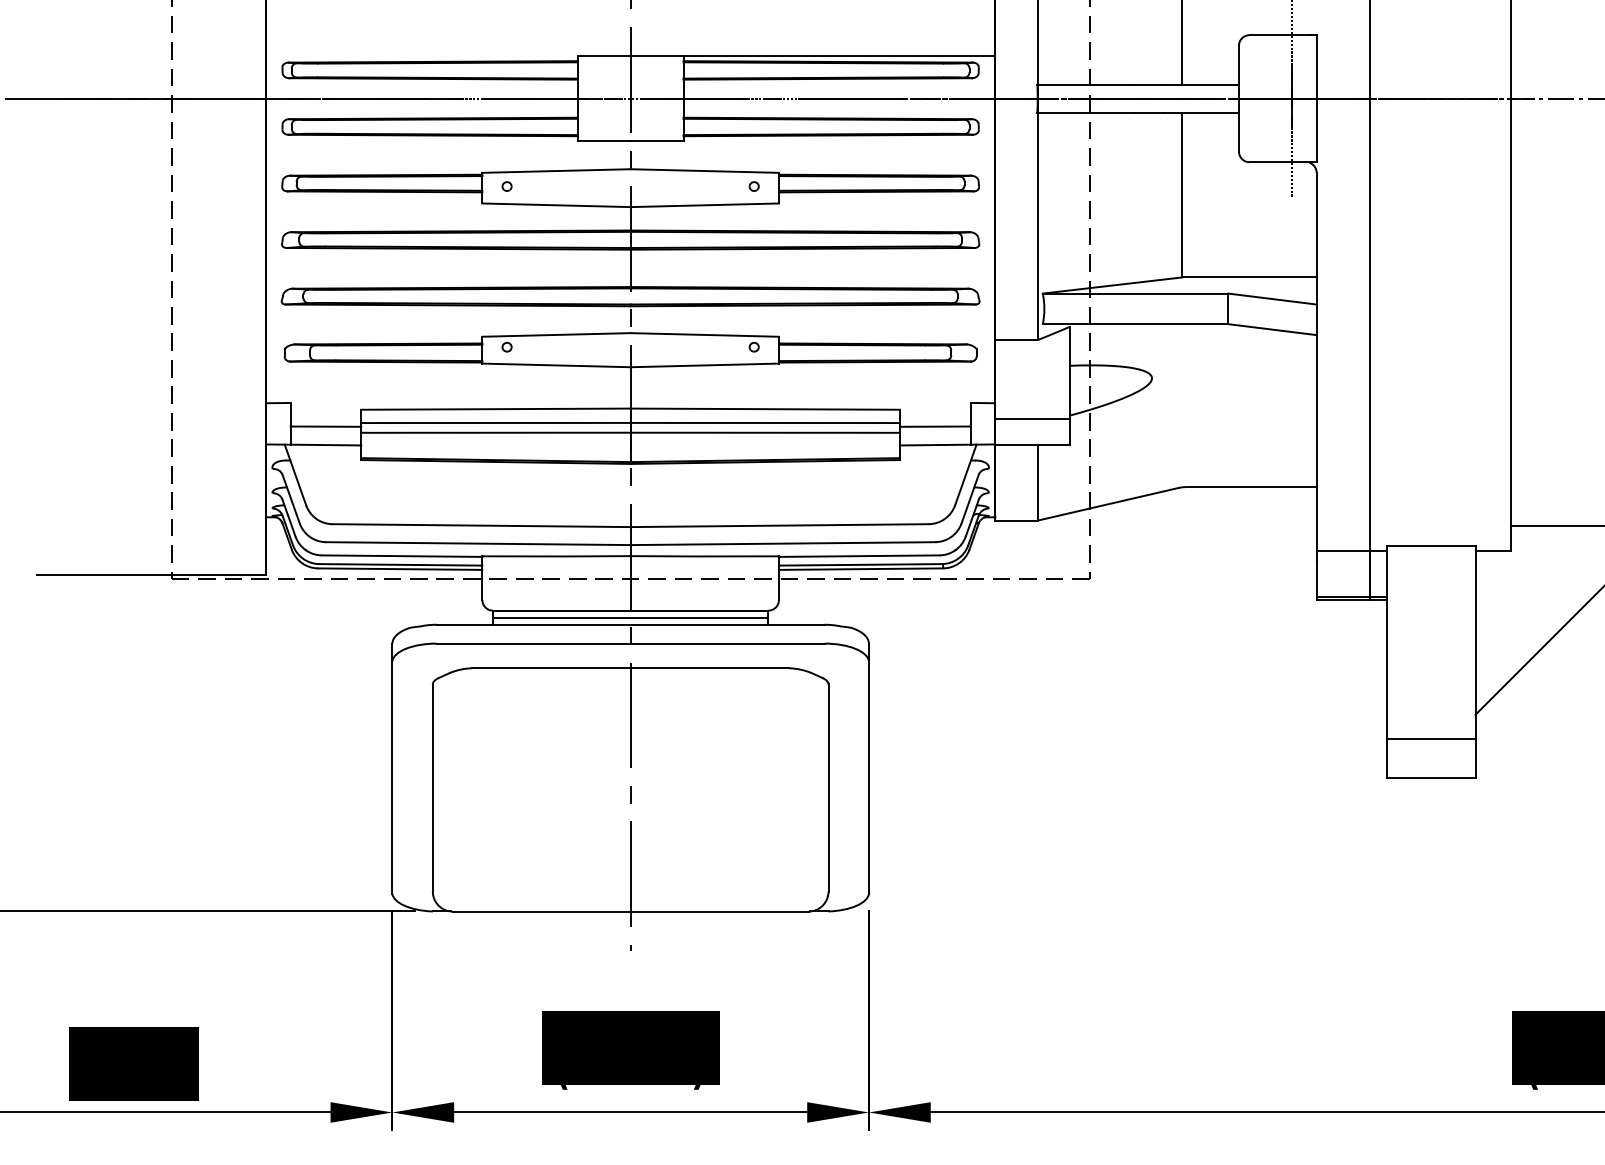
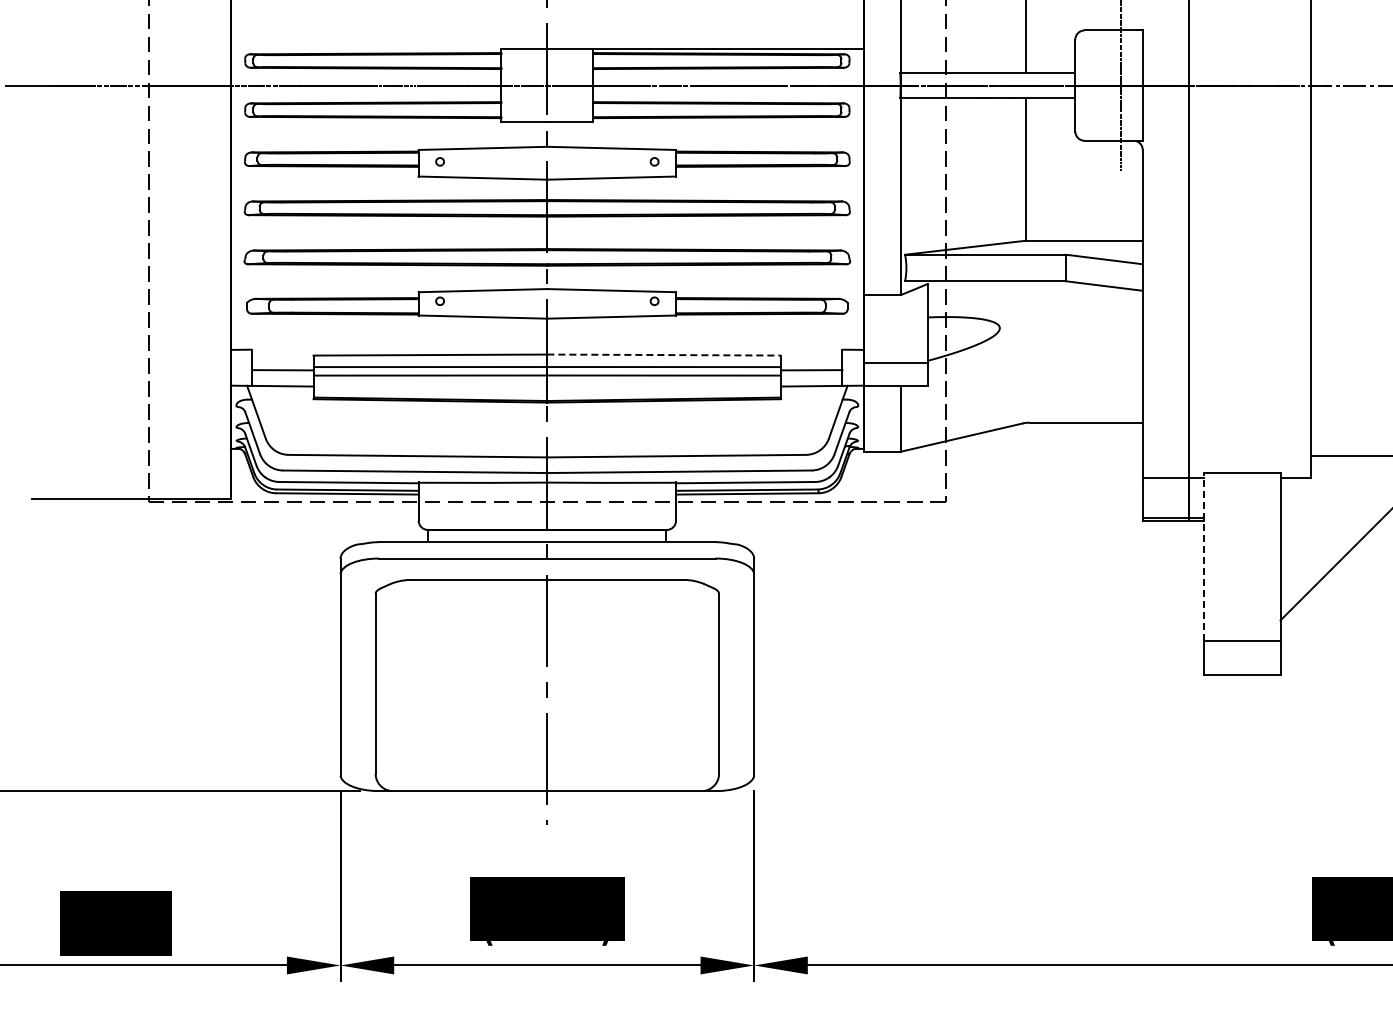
line: (765, 409) -> (664, 355), solid -> dashed
line: (630, 618) -> (547, 536), removed
line: (1387, 642) -> (1204, 557), solid -> dashed

